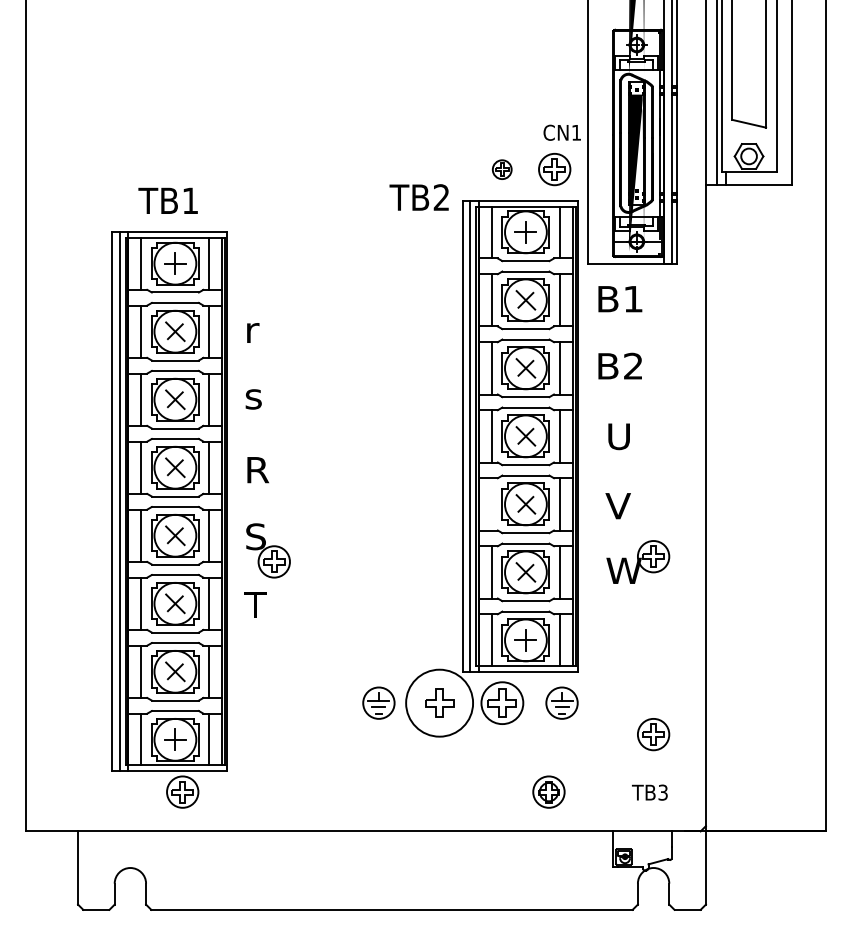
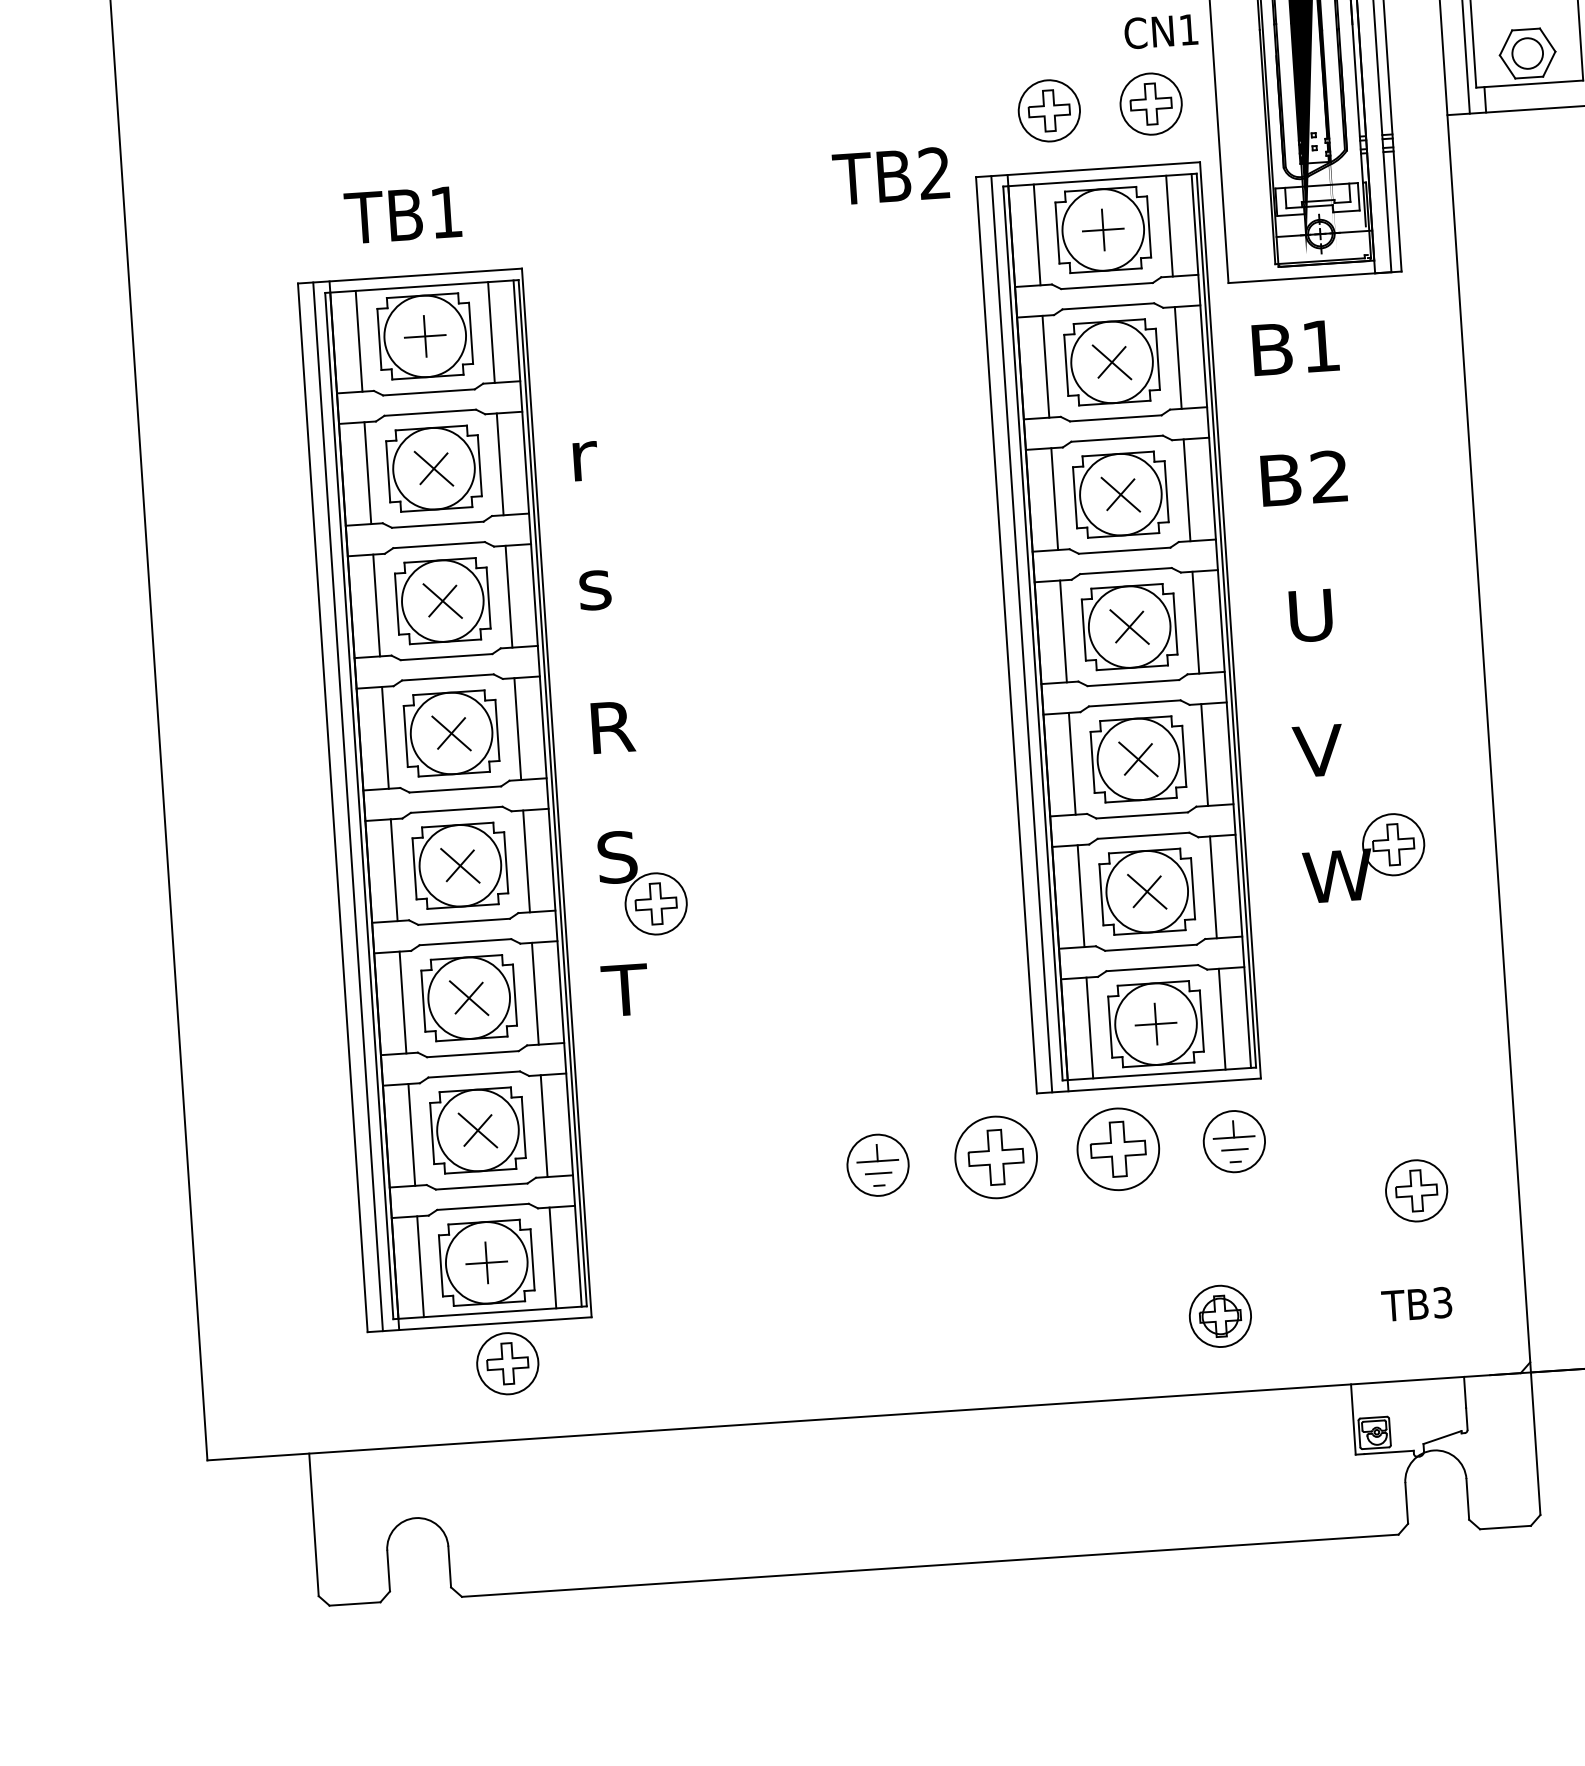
part: (501, 169) -> (1047, 110), size x1.67
line: (491, 504) -> (1071, 764), added
circle: (439, 703) -> (995, 1158), size x0.62

